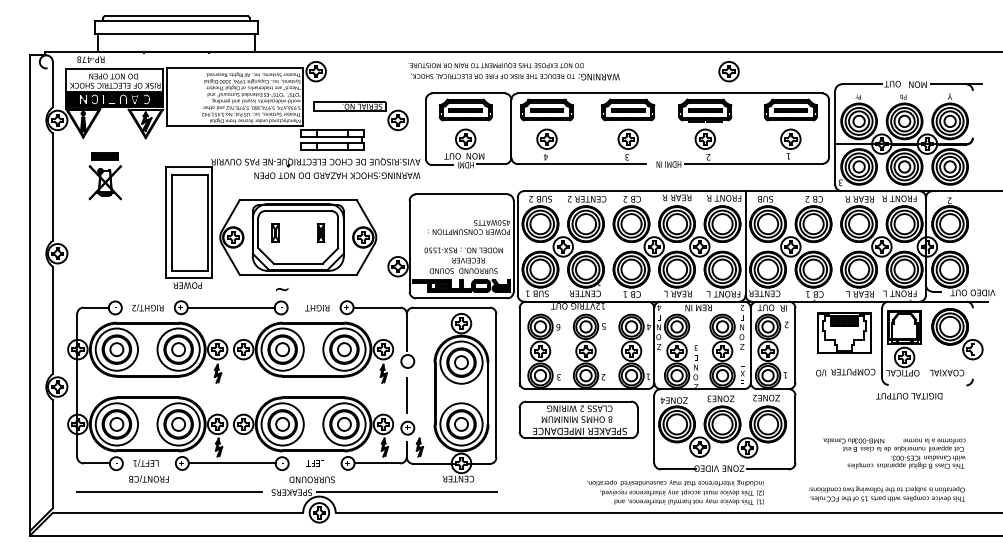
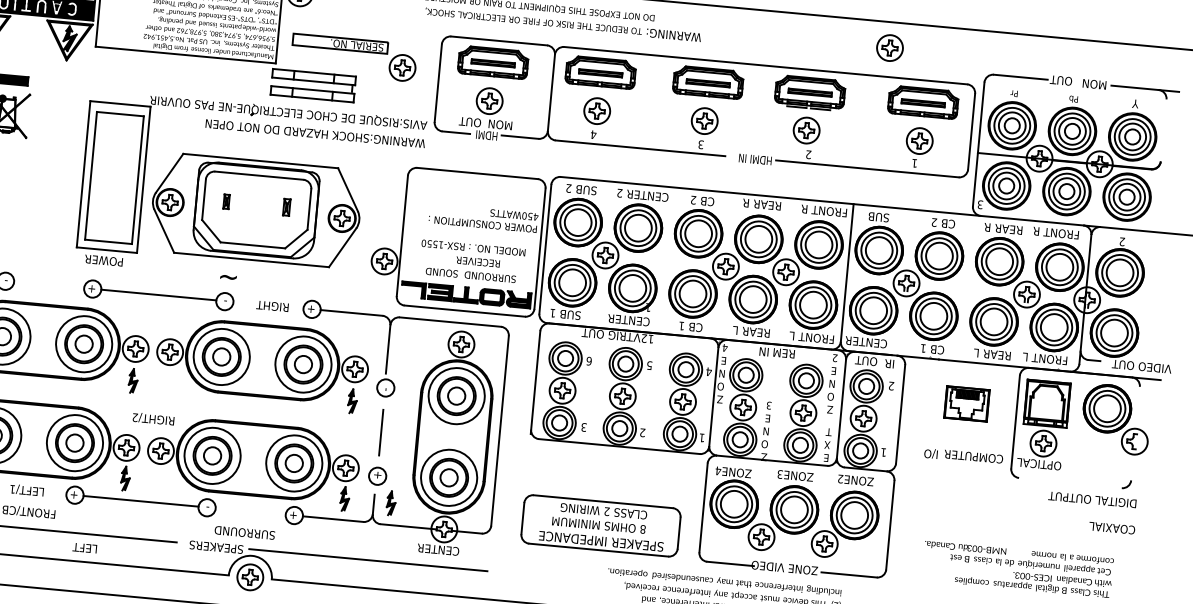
part: (728, 71) -> (889, 47), moved
part: (275, 232) -> (226, 201), size x0.6
part: (320, 232) -> (286, 206), size x0.7
text: (147, 307) -> (153, 418), moved
part: (844, 332) -> (967, 403), size x0.6
text: (946, 372) -> (1111, 527), moved
text: (909, 396) -> (1092, 500), moved
part: (578, 419) -> (600, 525), moved
text: (314, 463) -> (83, 548), moved

